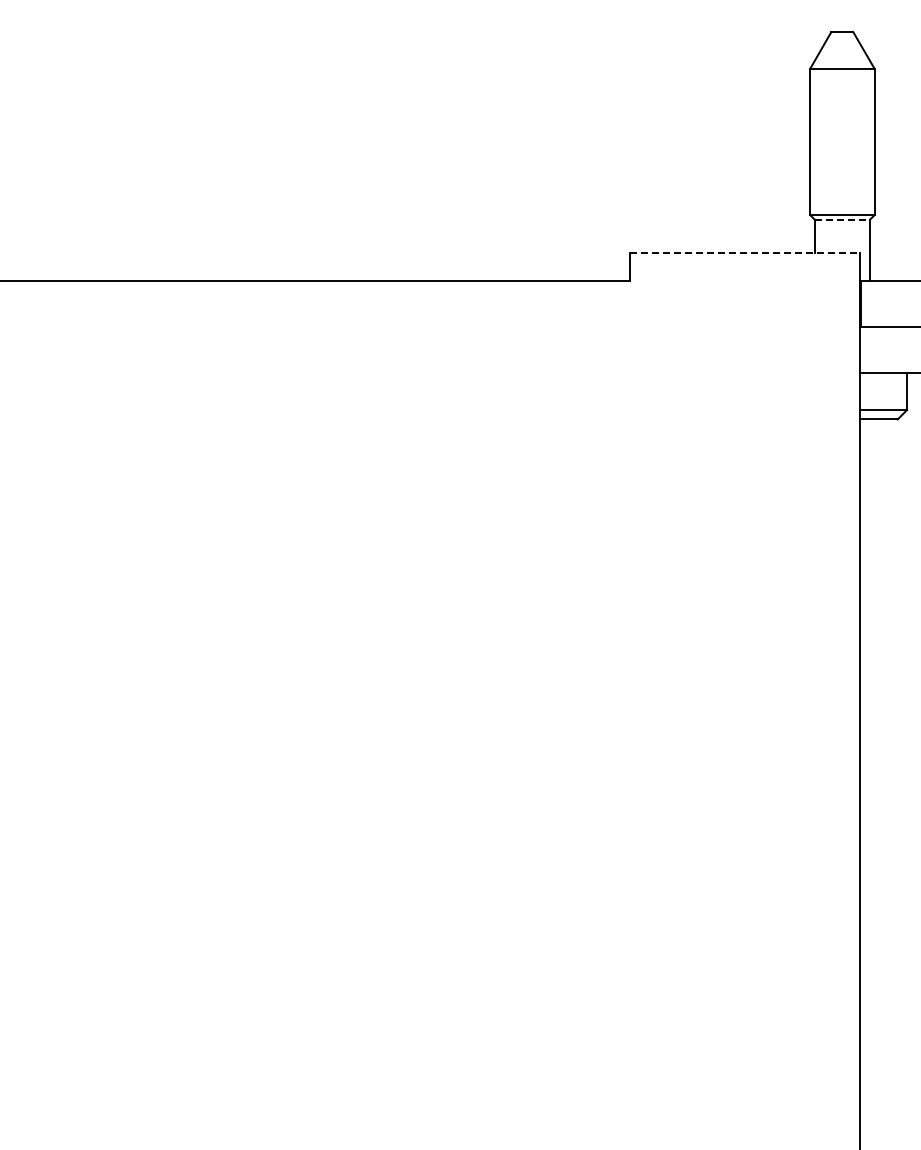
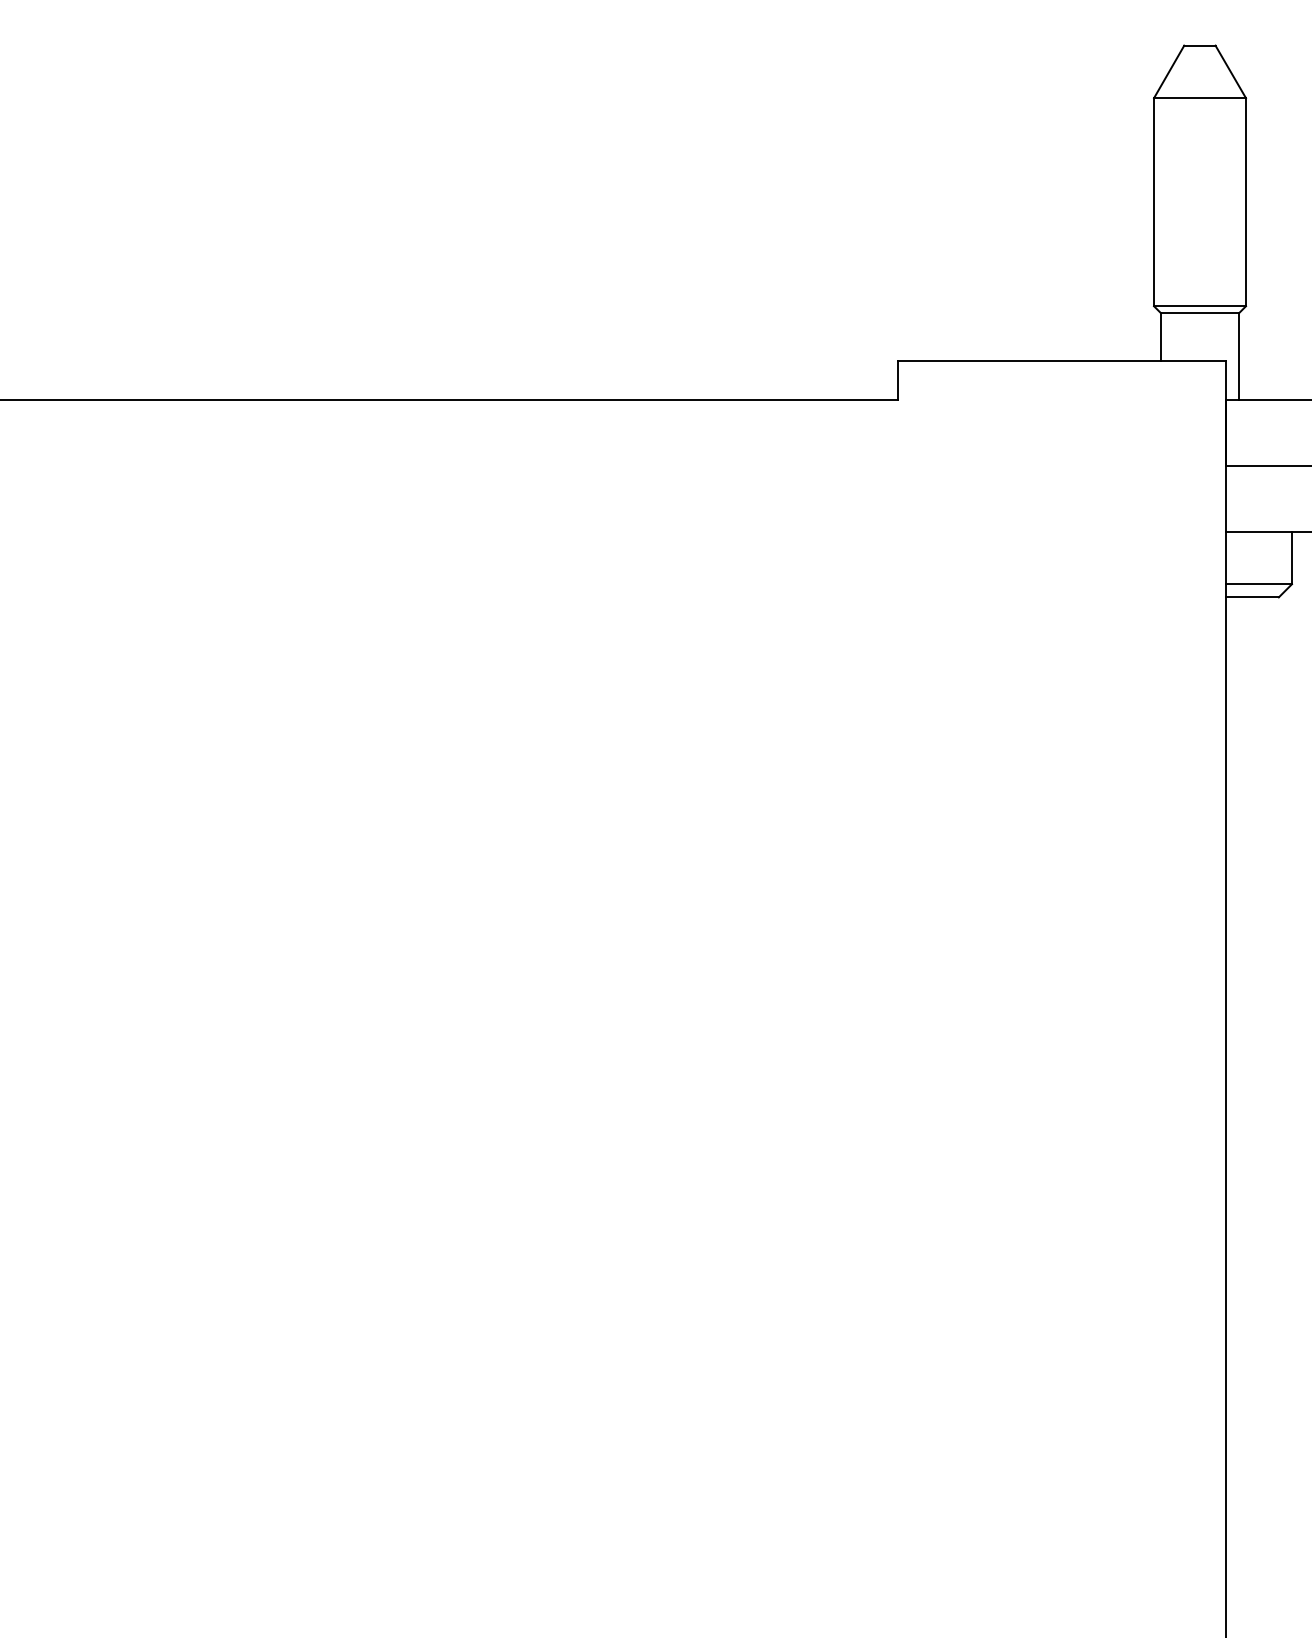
line: (842, 219) -> (1200, 312), dashed -> solid
line: (745, 253) -> (1061, 361), dashed -> solid

